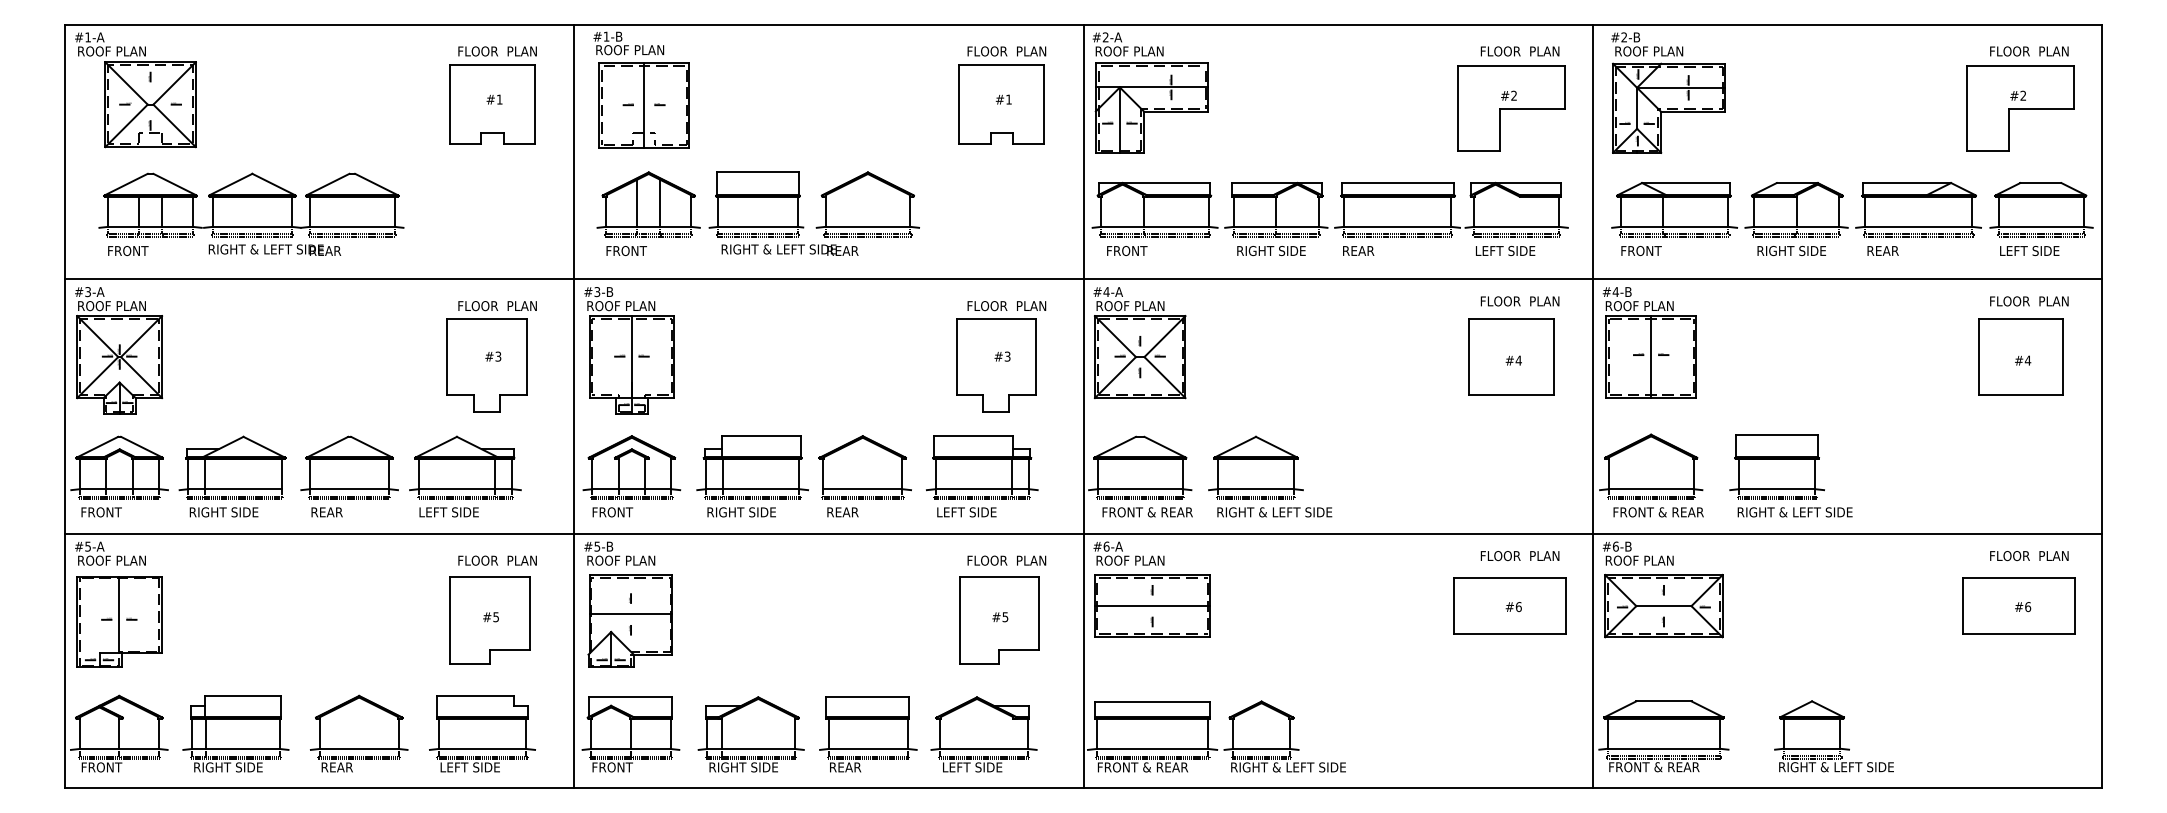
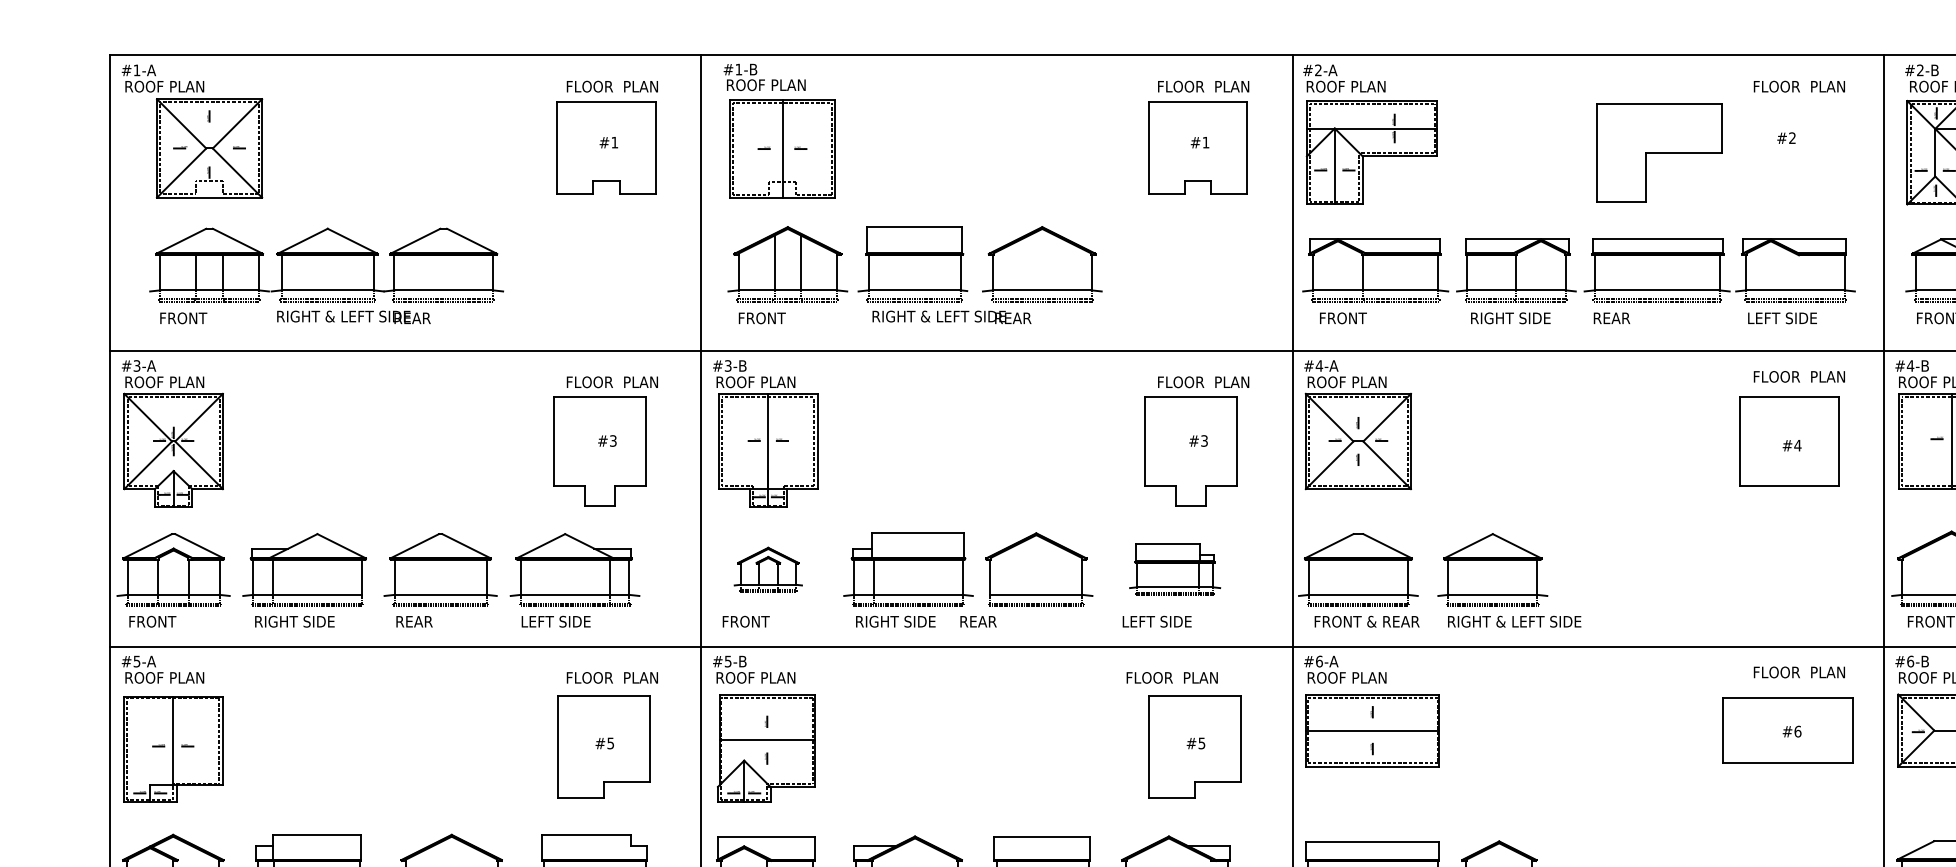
part: (1511, 108) -> (1659, 152), moved
part: (631, 467) -> (767, 569), size x0.6
part: (982, 467) -> (1175, 569), size x0.7
text: (842, 512) -> (977, 621), moved
text: (1006, 560) -> (1171, 677), moved

